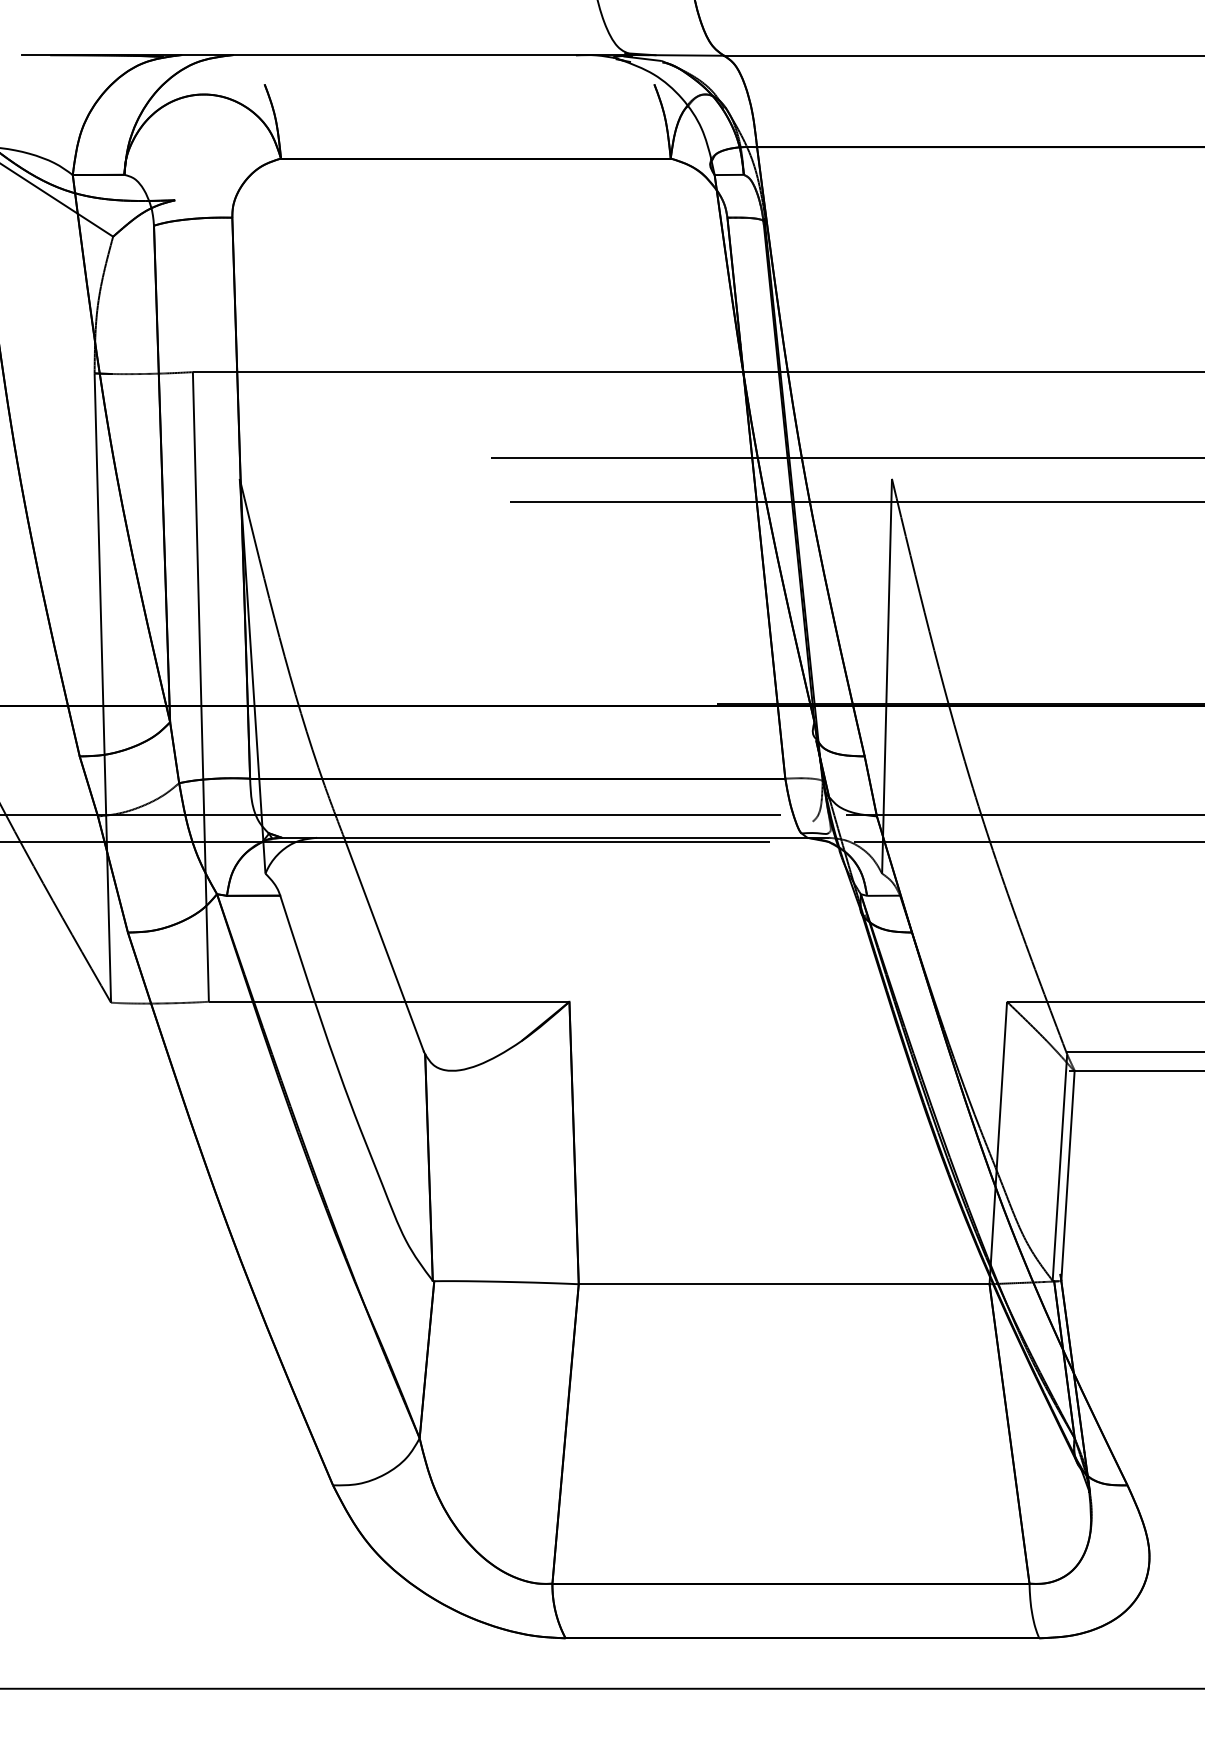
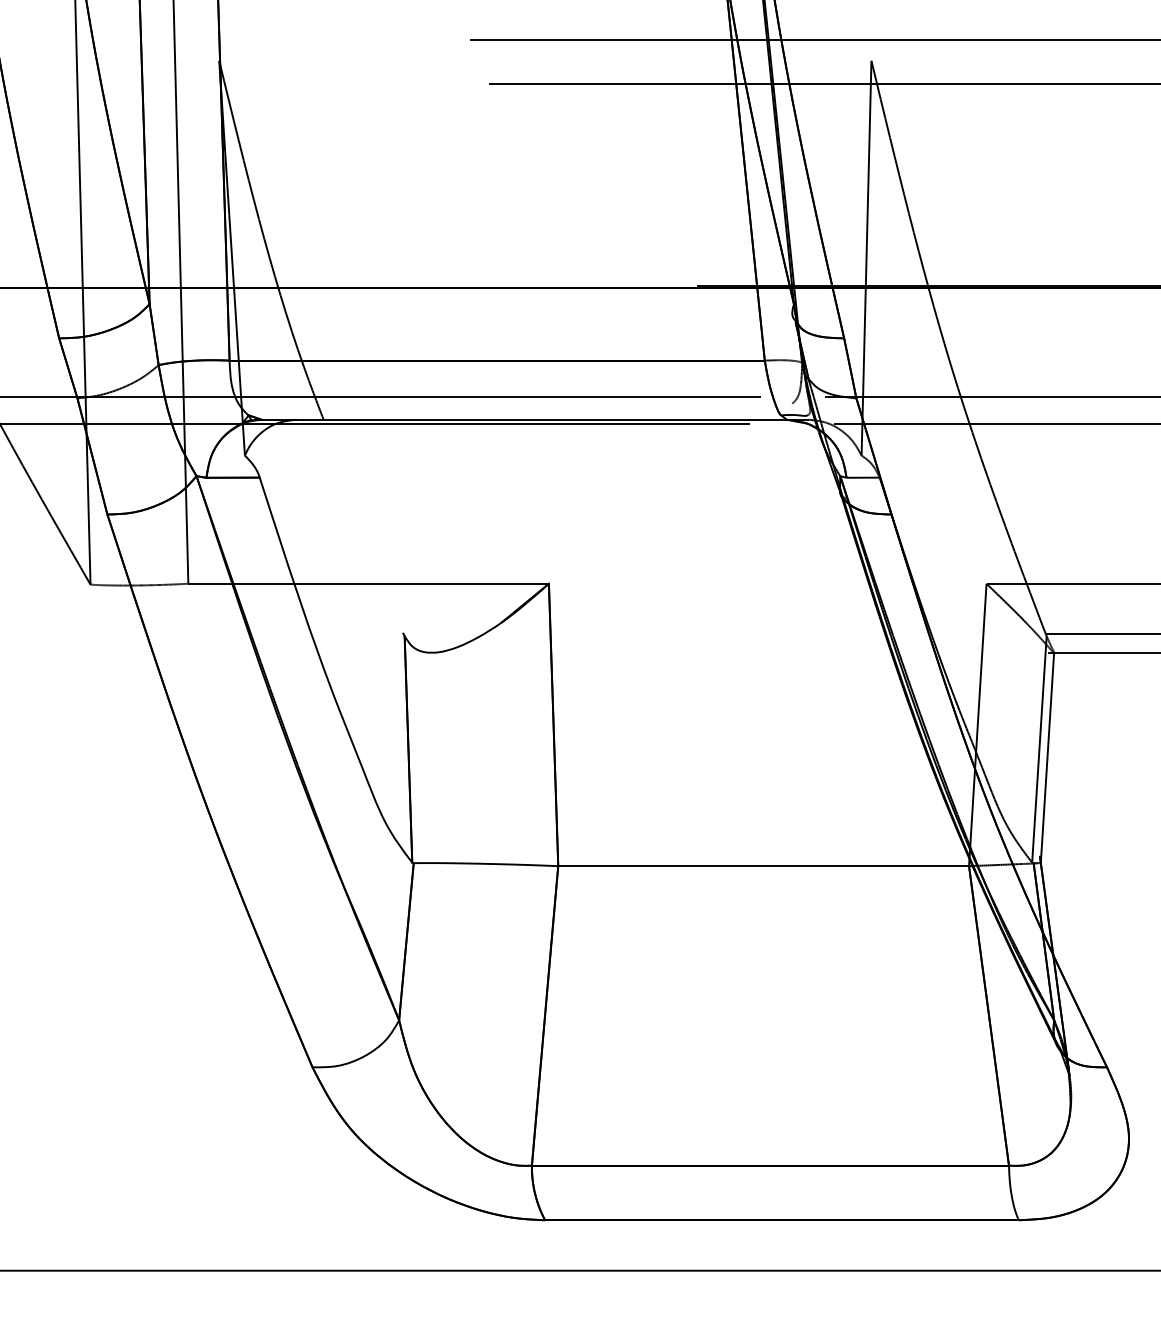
line: (383, 944) -> (362, 526), removed

